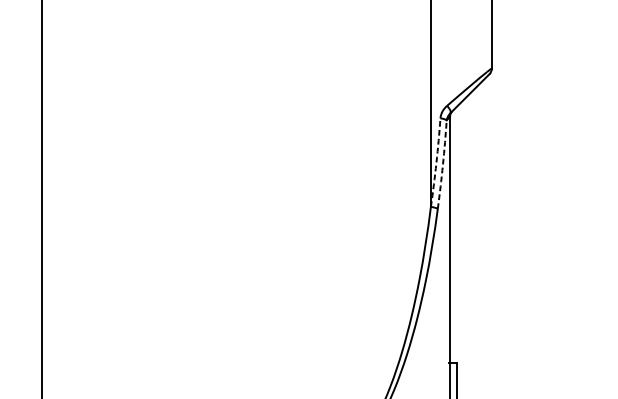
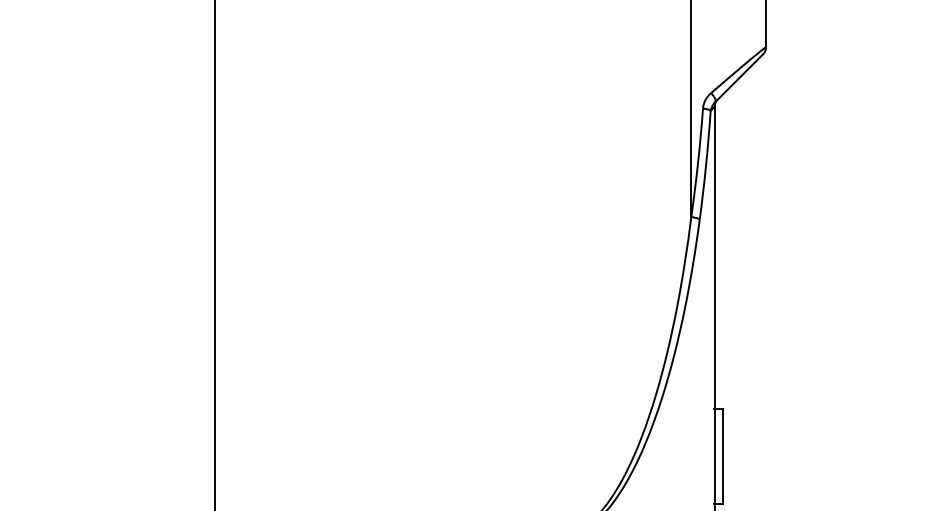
arc: (436, 162) -> (698, 162), dashed -> solid
arc: (443, 164) -> (706, 165), dashed -> solid

